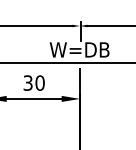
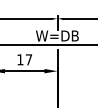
text: (33, 82) -> (24, 59), 30 -> 17

